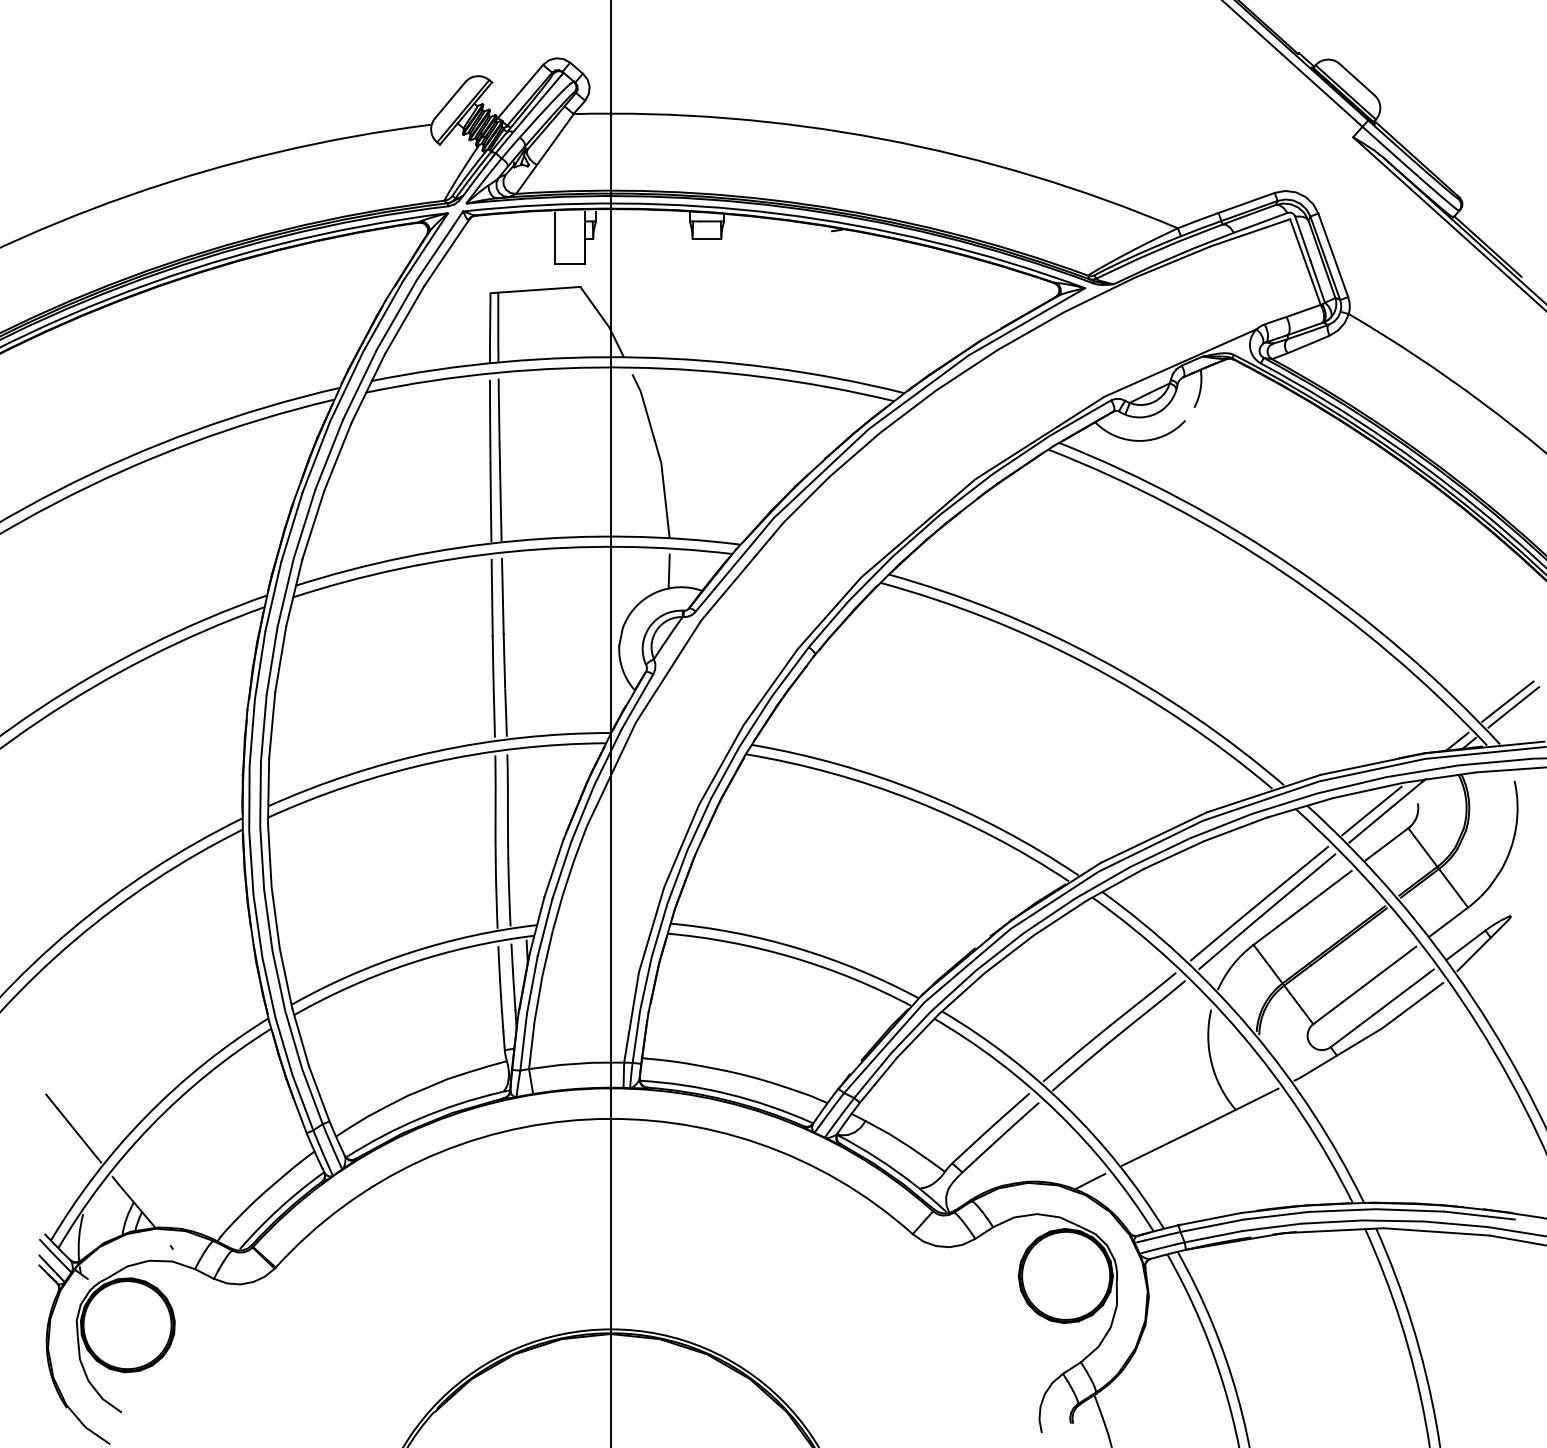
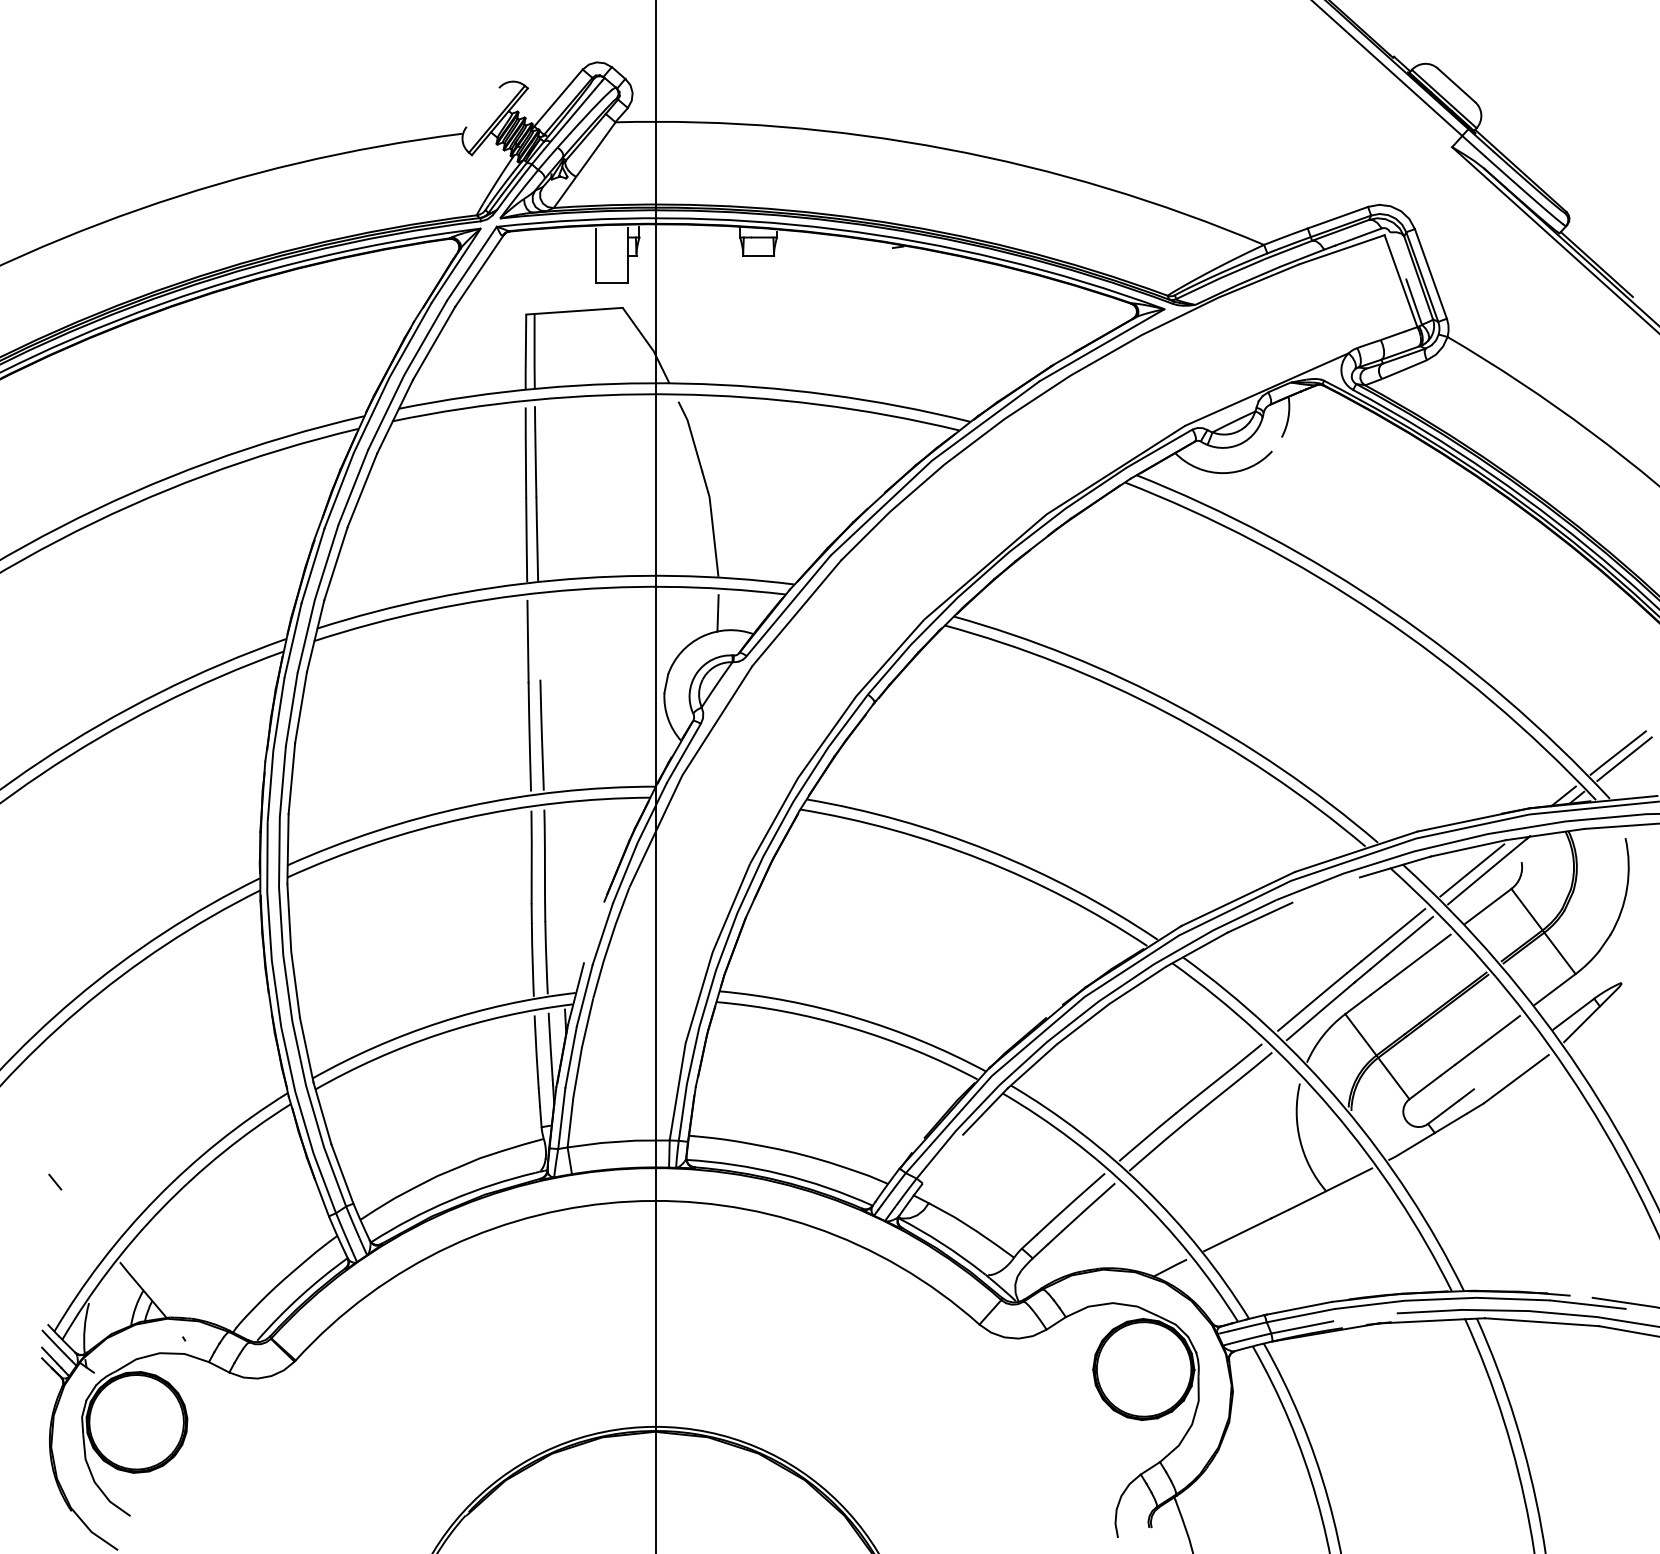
line: (449, 100) -> (482, 107), removed
line: (1303, 238) -> (1398, 255), removed
line: (502, 595) -> (539, 639), removed
line: (1235, 828) -> (1325, 889), removed
line: (553, 868) -> (593, 932), removed
line: (1403, 991) -> (1506, 1064), removed
line: (878, 1079) -> (942, 1158), removed
line: (78, 1135) -> (84, 1218), removed
line: (1477, 1208) -> (1585, 1297), removed
line: (1271, 1227) -> (1364, 1317), removed

